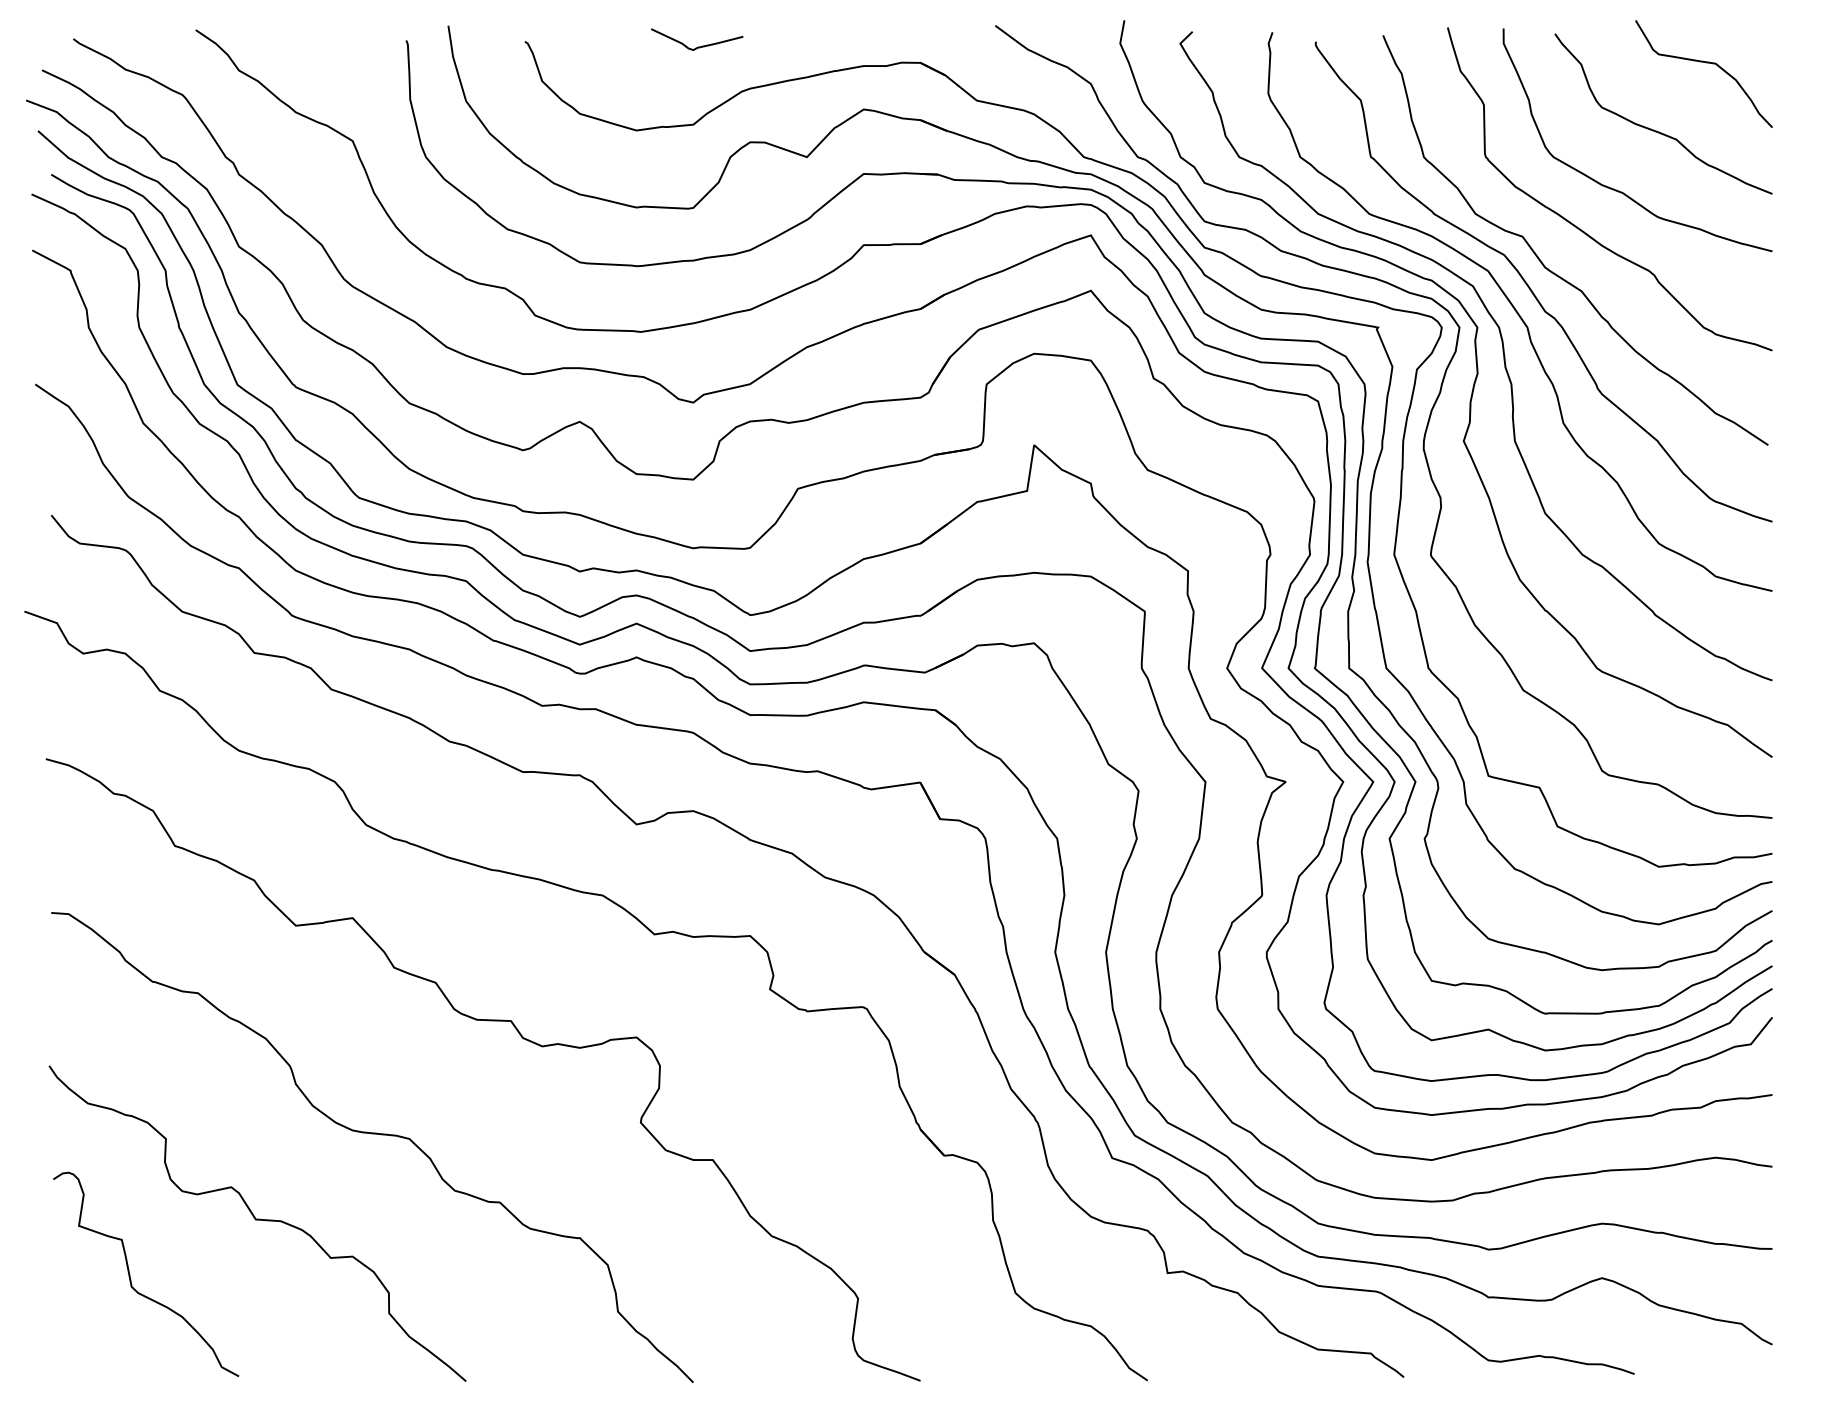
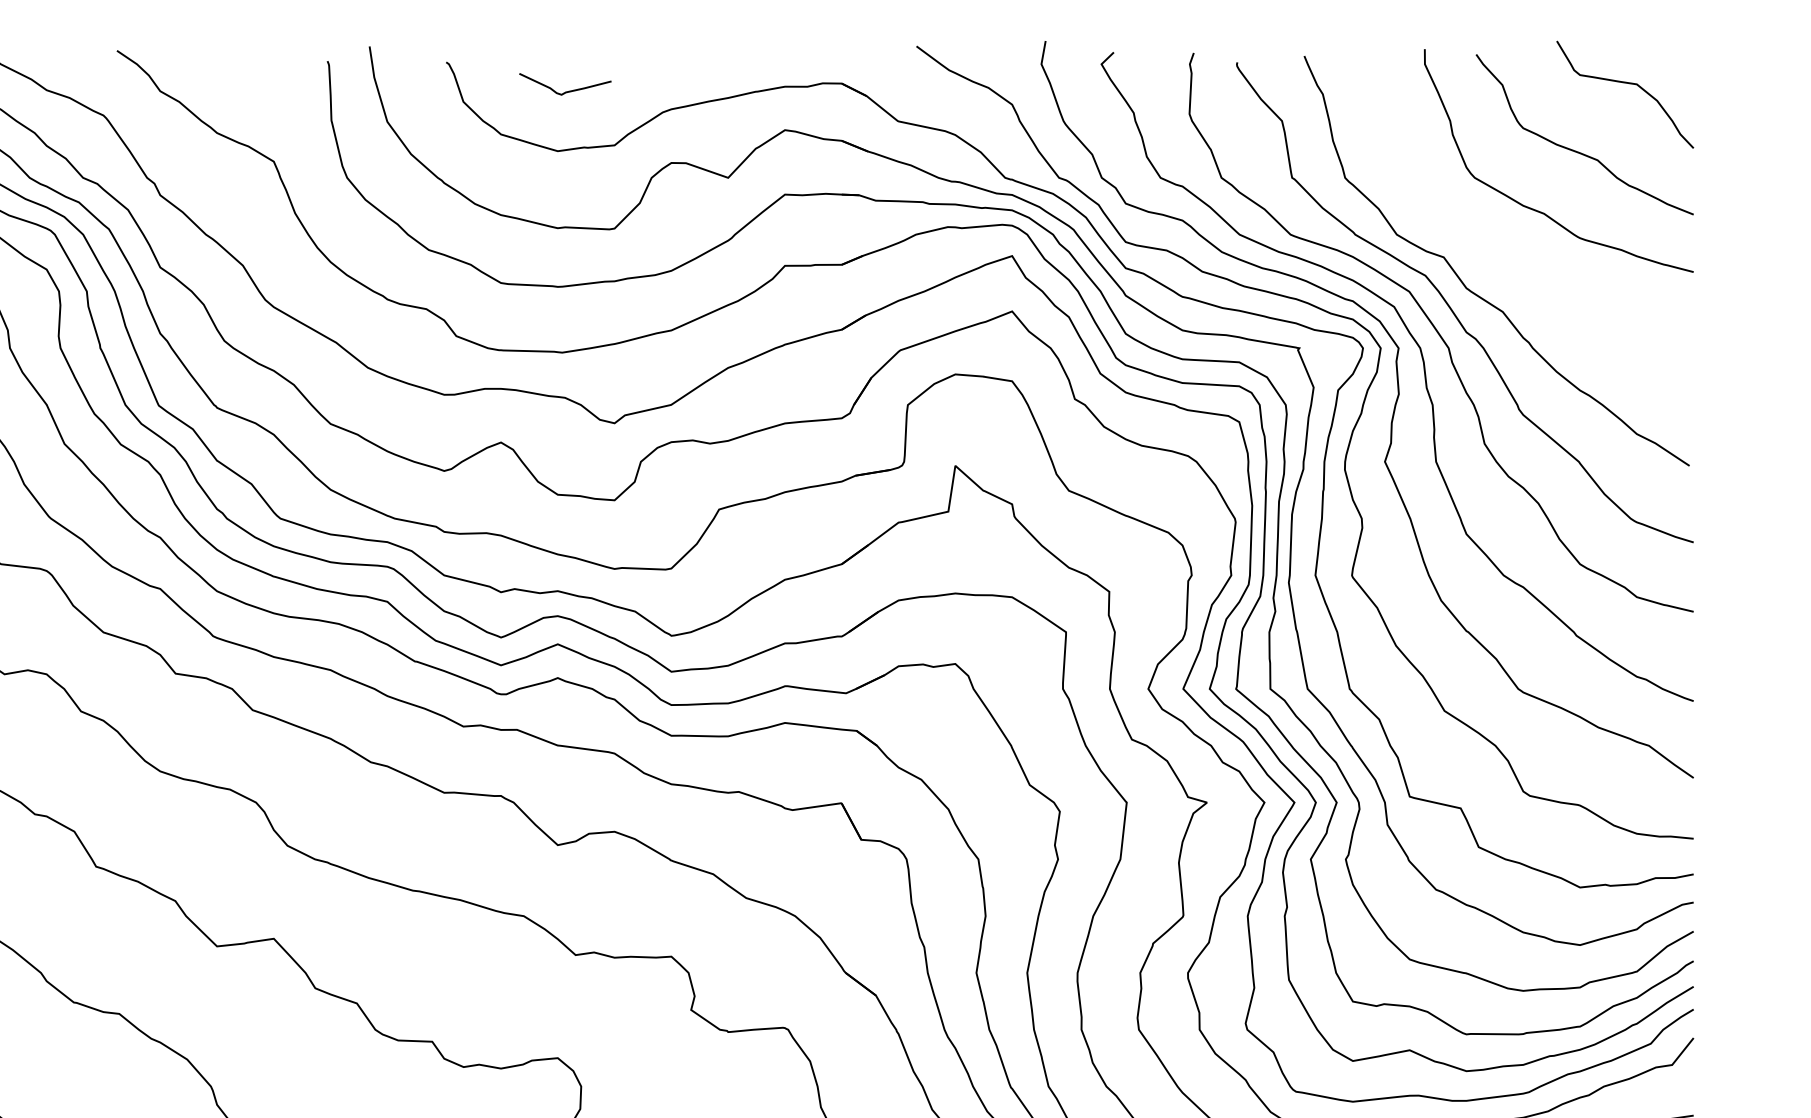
curve: (697, 46) -> (565, 91), moved
curve: (1583, 230) -> (1504, 251), removed

